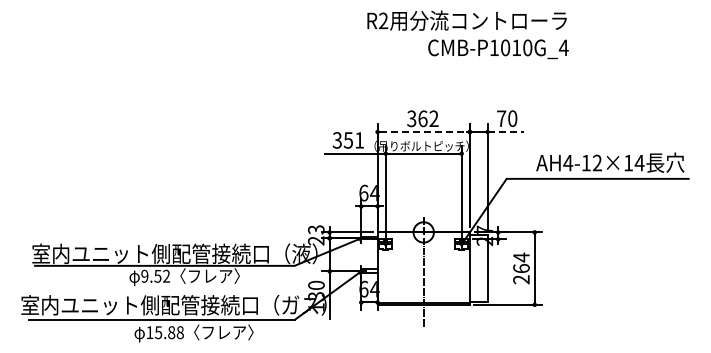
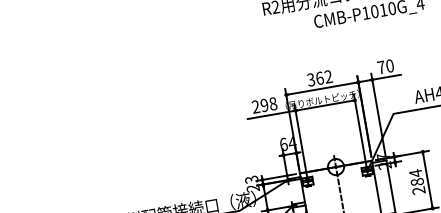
line: (506, 131) -> (386, 76), dashed -> solid
line: (423, 132) -> (322, 88), dashed -> solid
text: (348, 140) -> (264, 105), 351 -> 298
text: (521, 268) -> (417, 181), 264 -> 284

